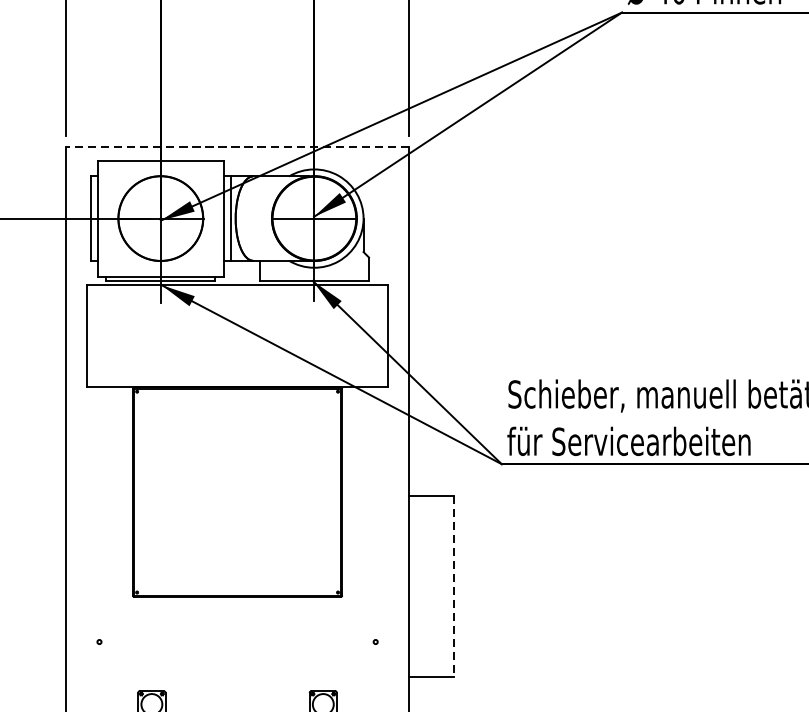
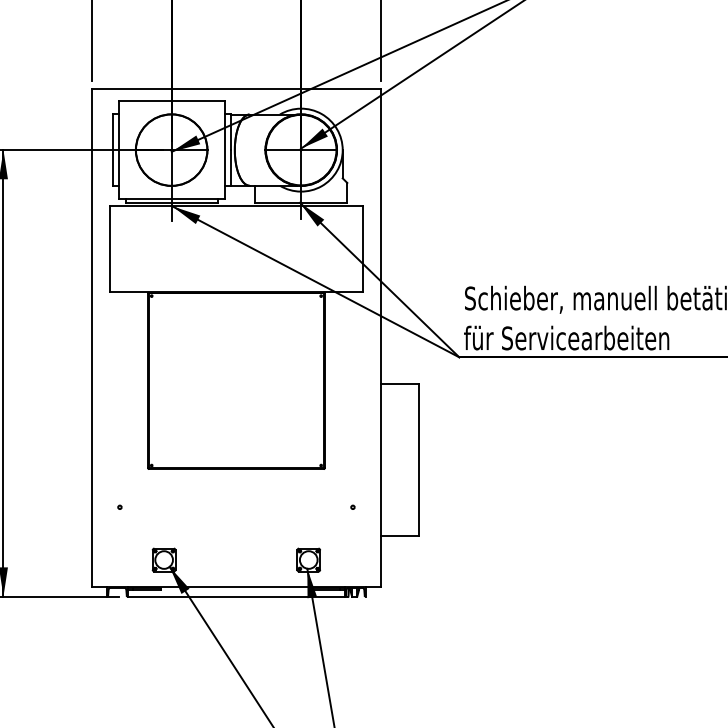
line: (237, 146) -> (236, 89), dashed -> solid
line: (453, 586) -> (418, 460), dashed -> solid

